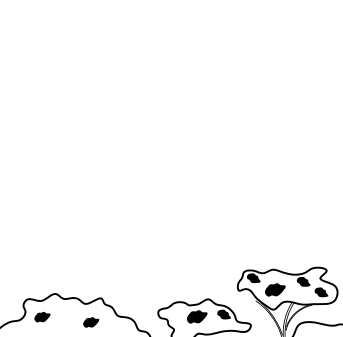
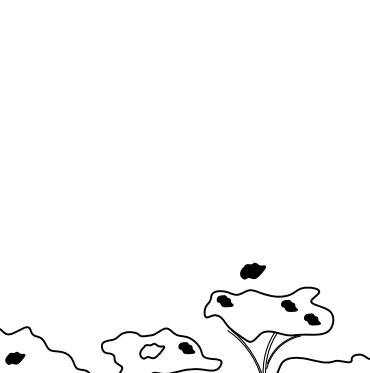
part: (275, 289) -> (253, 270), moved
hatch: (197, 316) -> (152, 350), removed

